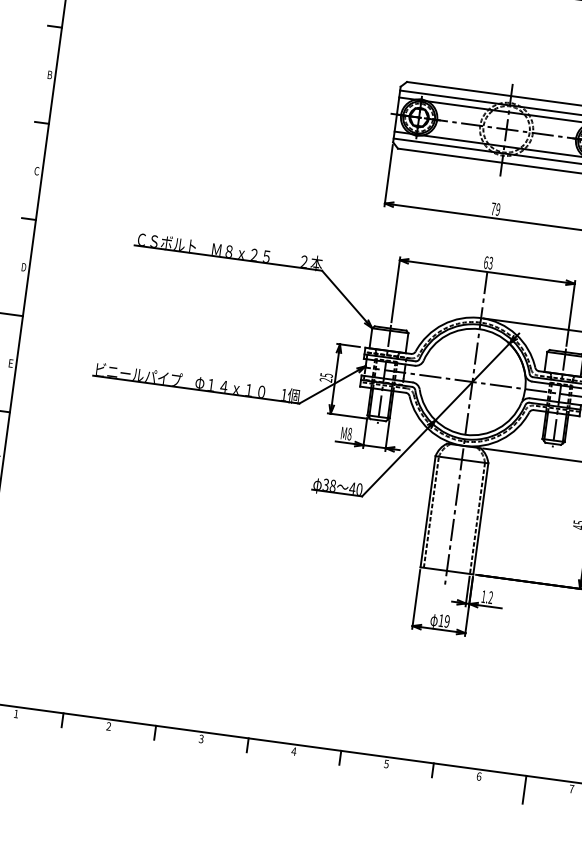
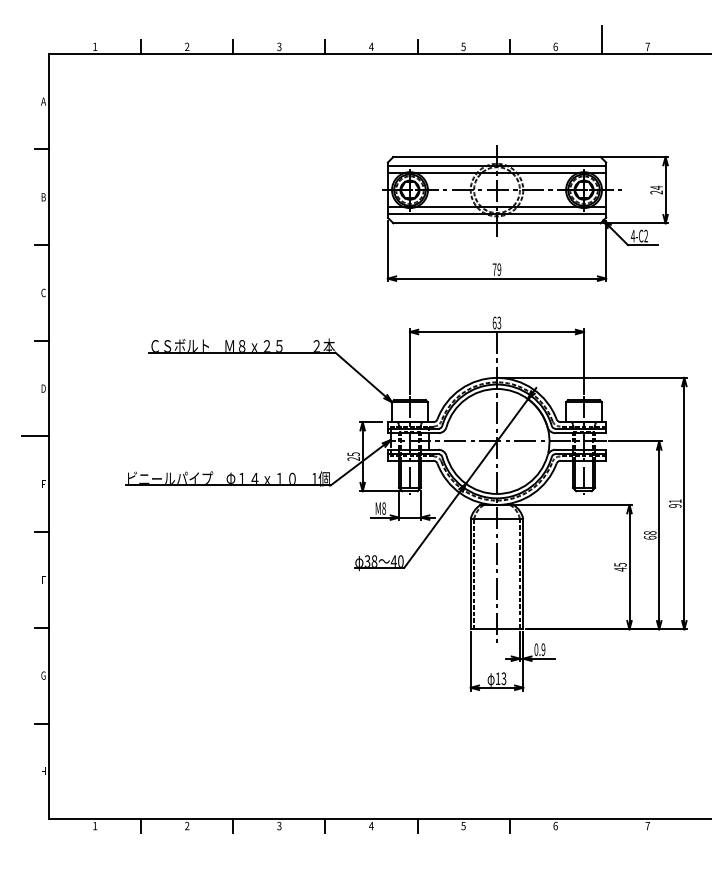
text: (486, 596) -> (539, 649), 1.2 -> 0.9
text: (446, 621) -> (503, 678), 19 -> 13
line: (524, 789) -> (601, 832), removed

